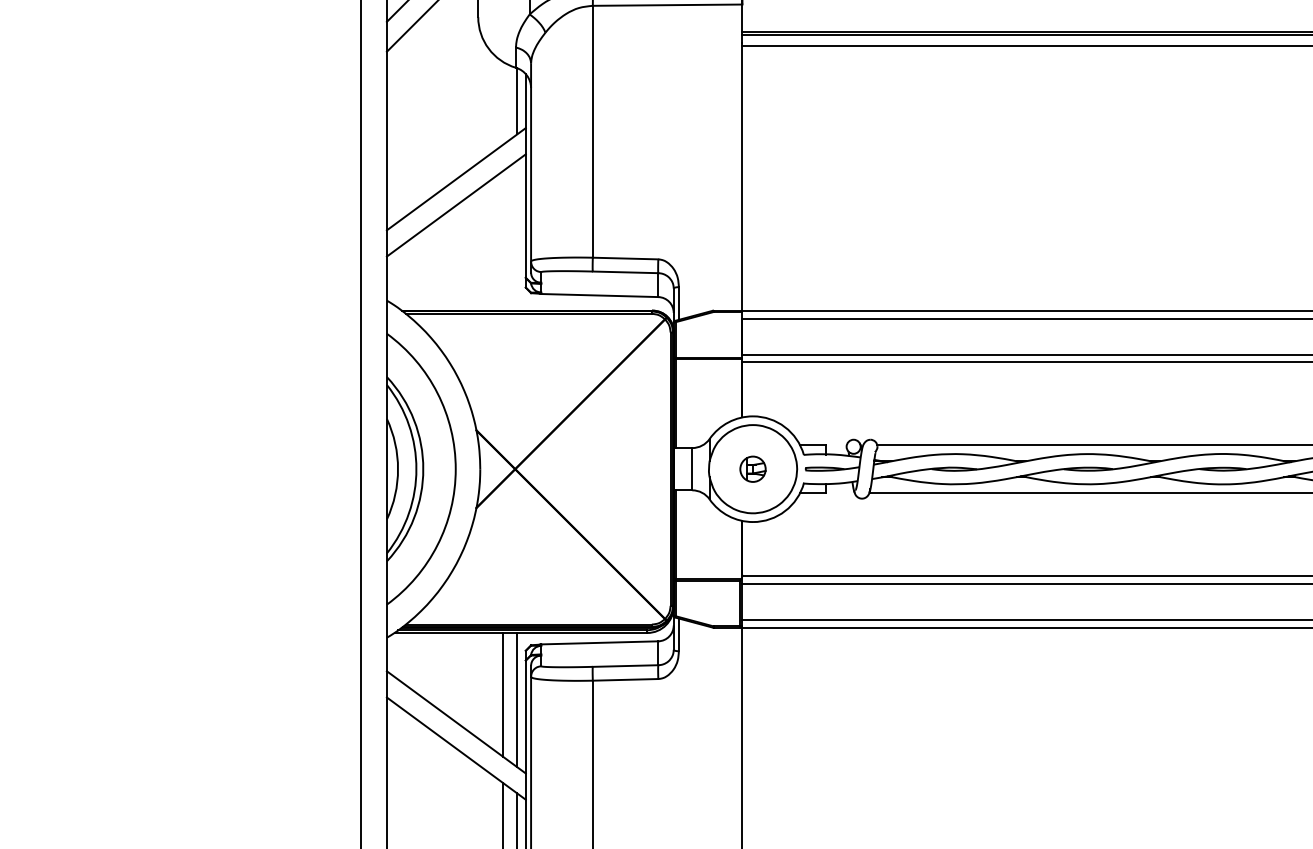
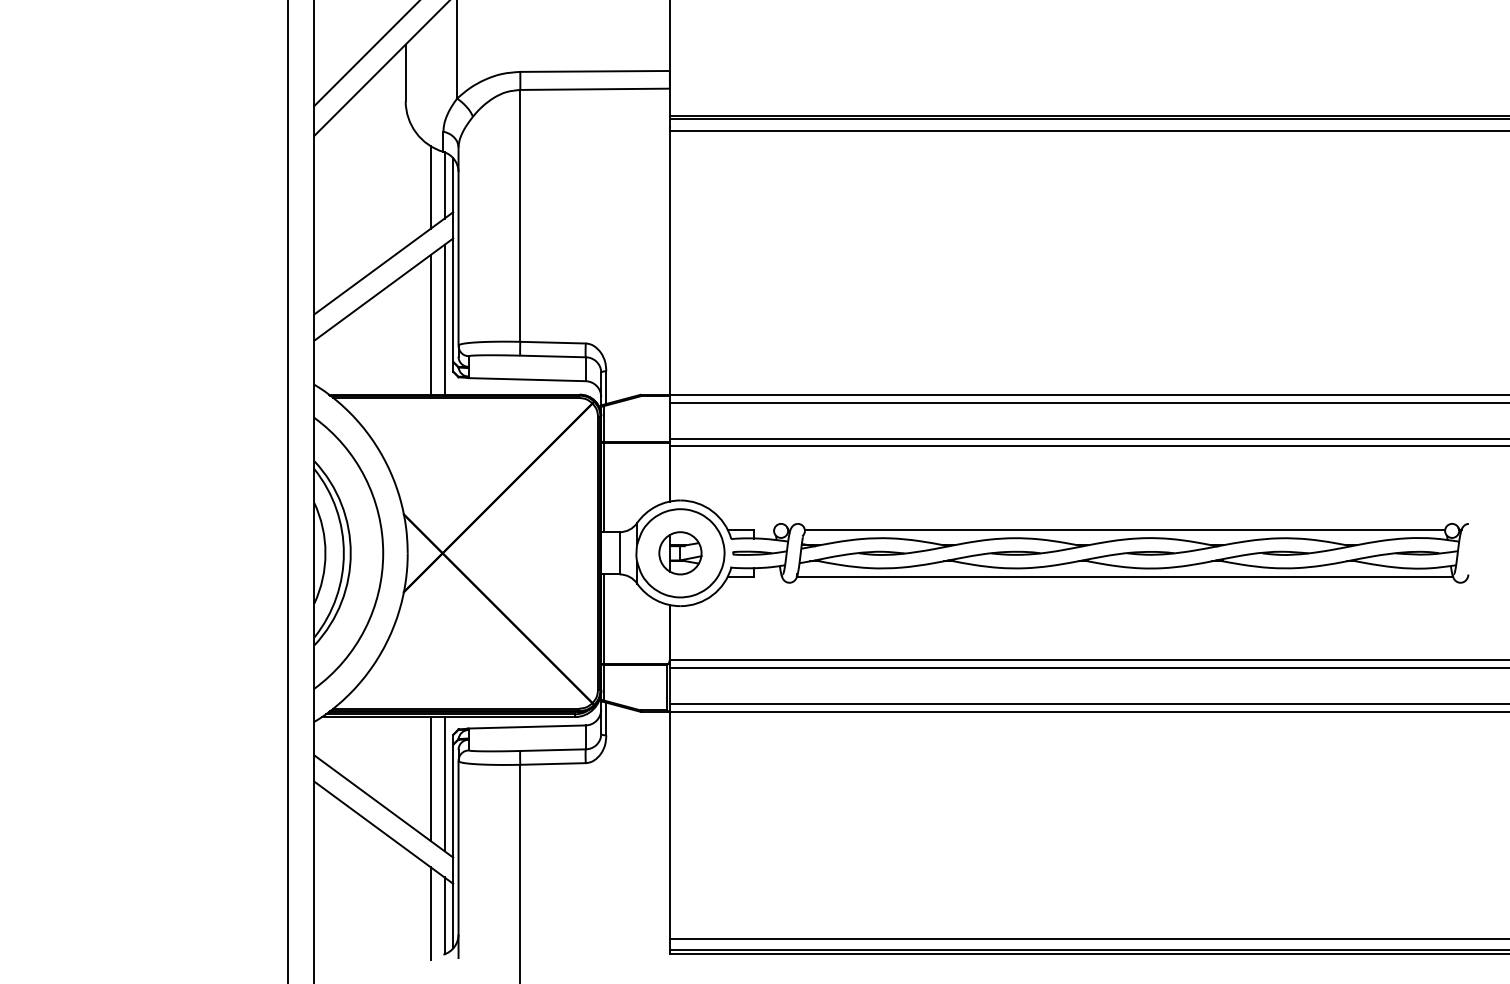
line: (503, 103) -> (430, 187), added
line: (517, 235) -> (444, 319), added
line: (503, 240) -> (430, 324), added
part: (753, 469) -> (680, 553), size x1.67

